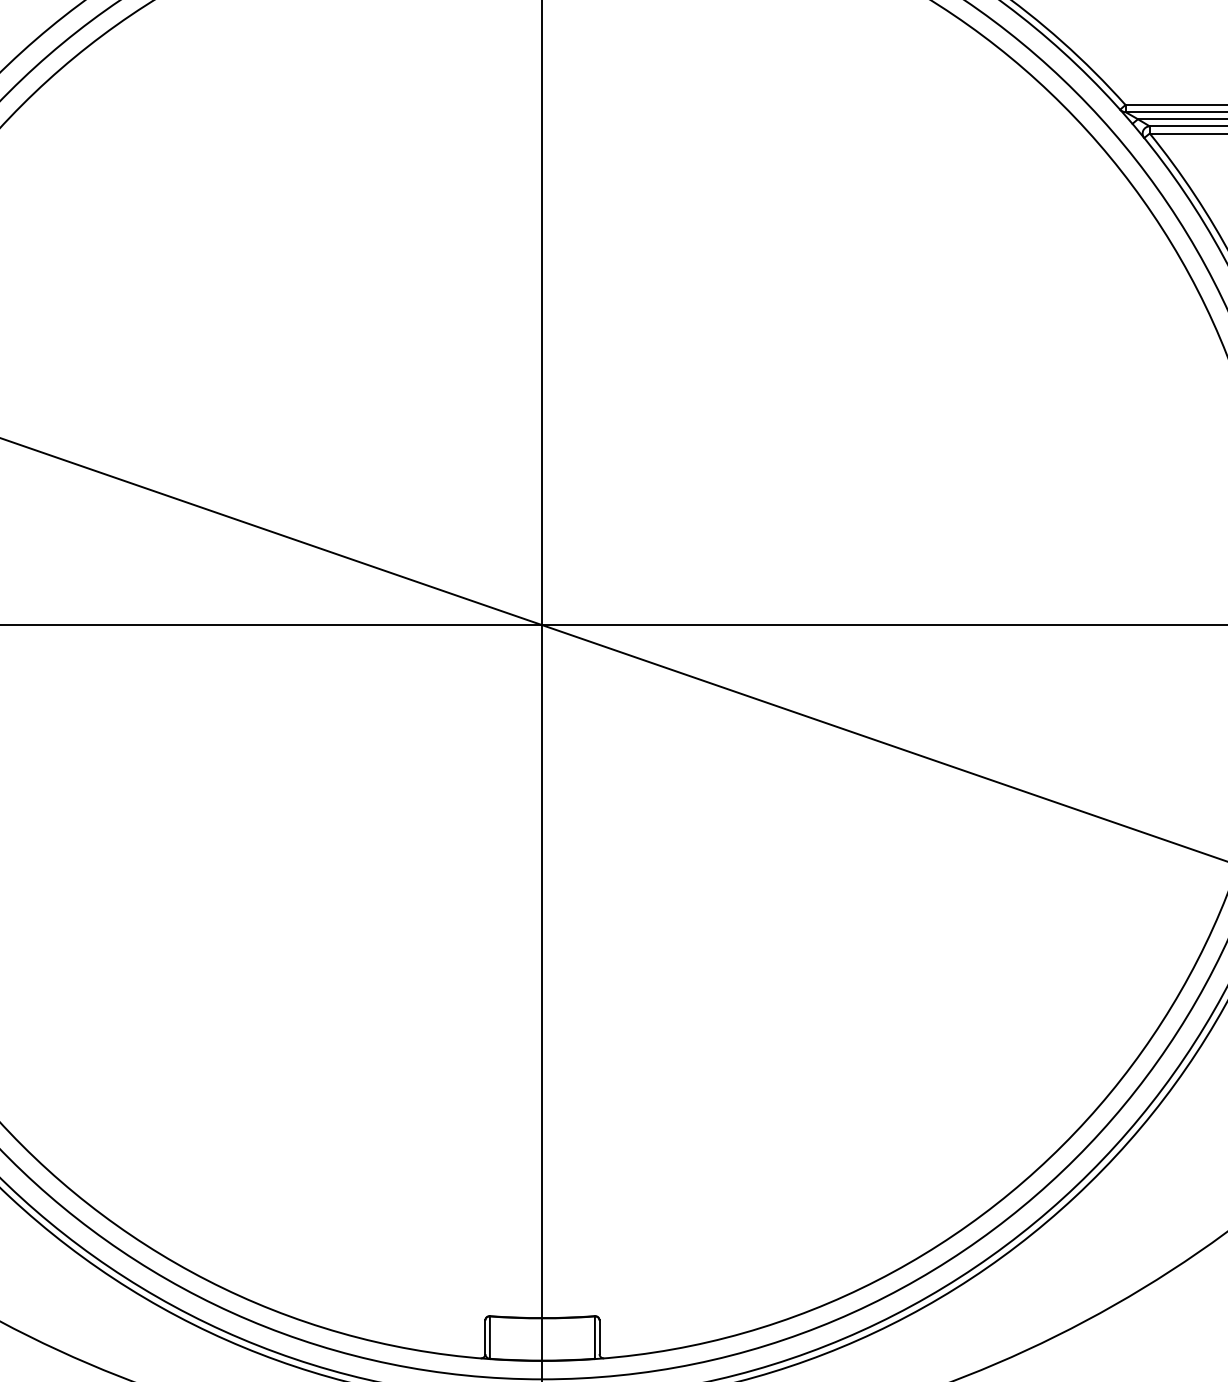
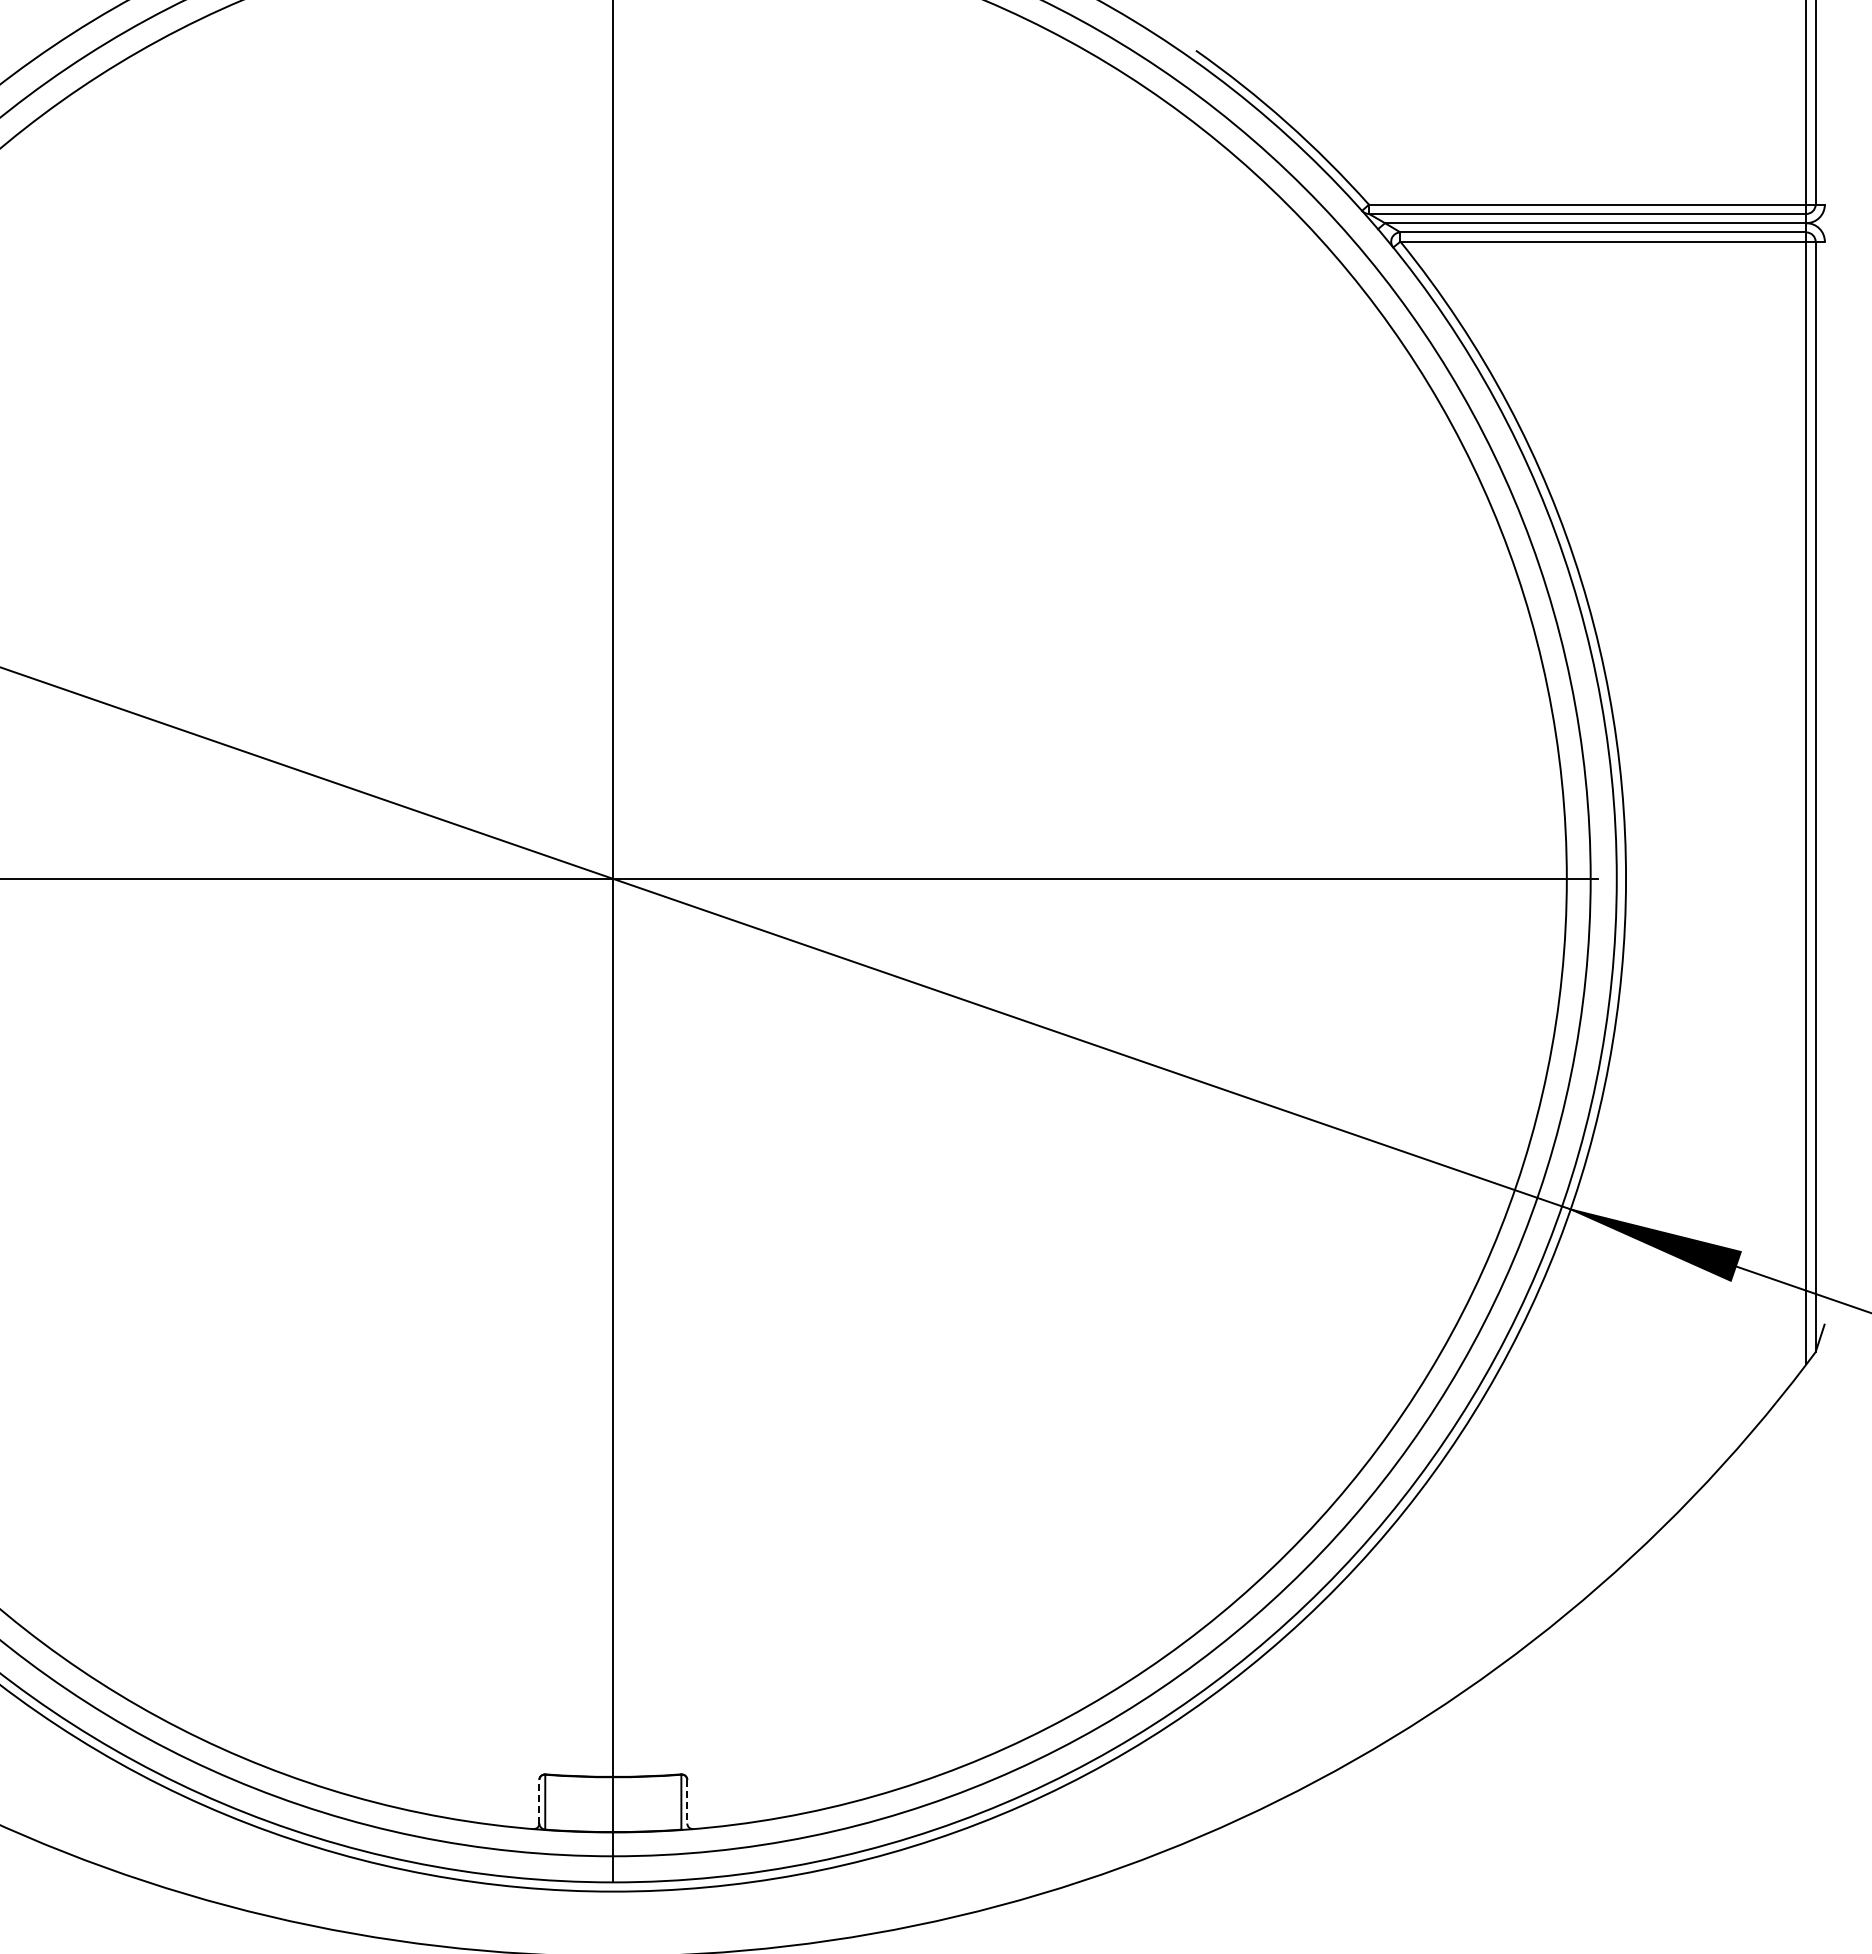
line: (485, 1337) -> (539, 1801), solid -> dashed
line: (599, 1337) -> (687, 1801), solid -> dashed

